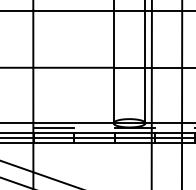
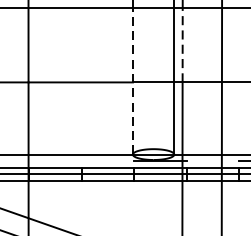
line: (151, 39) -> (182, 45), solid -> dashed
line: (113, 66) -> (132, 80), solid -> dashed
line: (53, 128) -> (54, 161), removed

